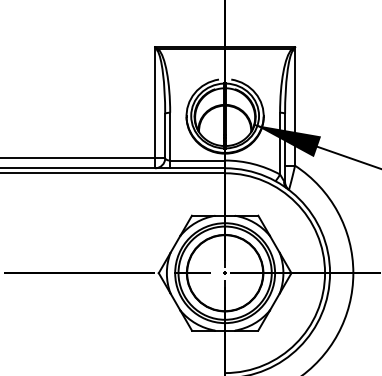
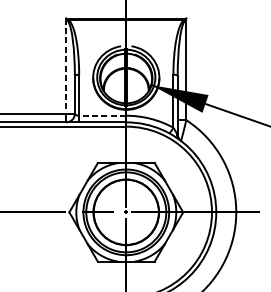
line: (155, 102) -> (66, 65), solid -> dashed
line: (197, 160) -> (102, 115), solid -> dashed

